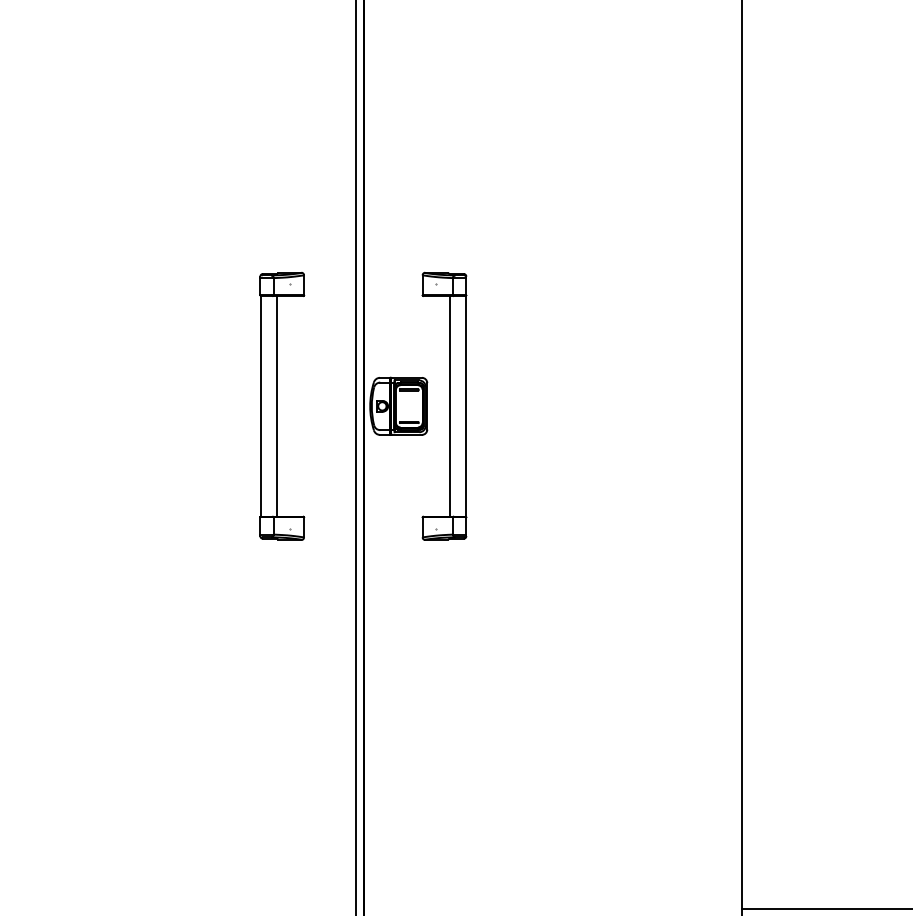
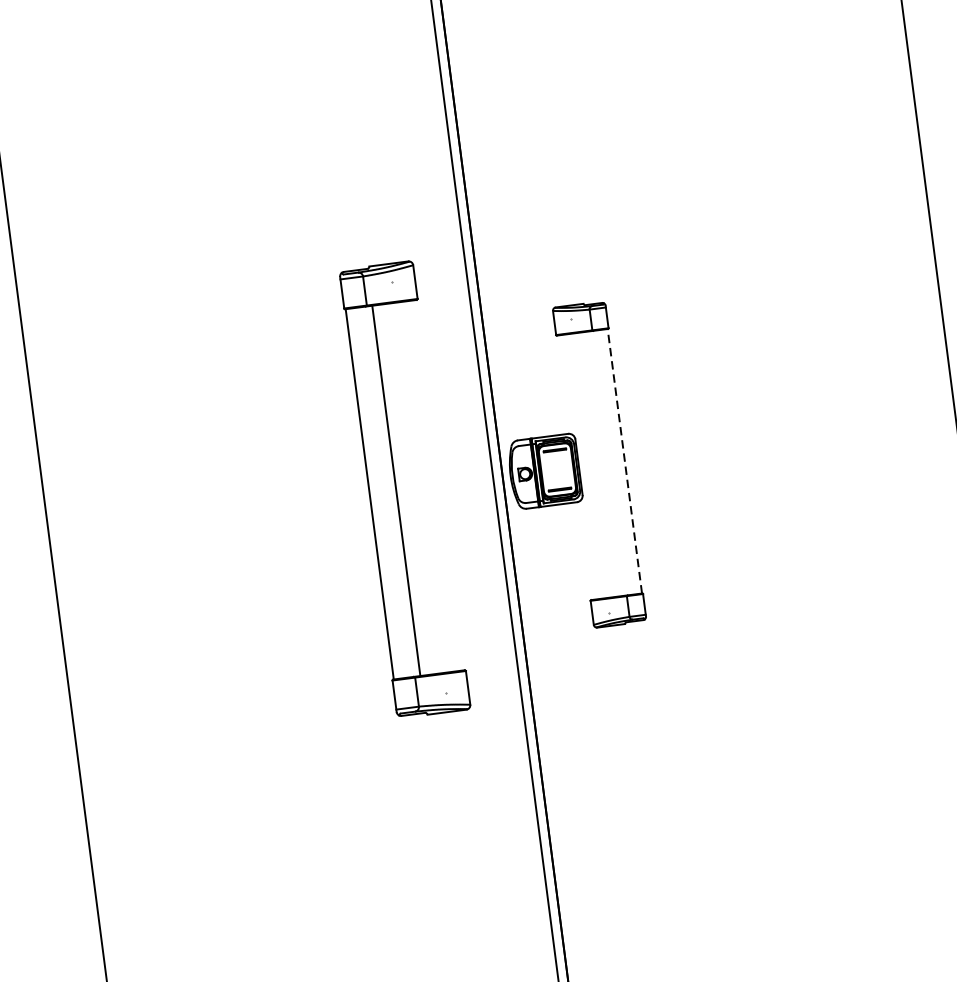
line: (449, 405) -> (605, 462), removed
line: (465, 405) -> (624, 460), solid -> dashed
part: (282, 406) -> (405, 489), size x1.4

